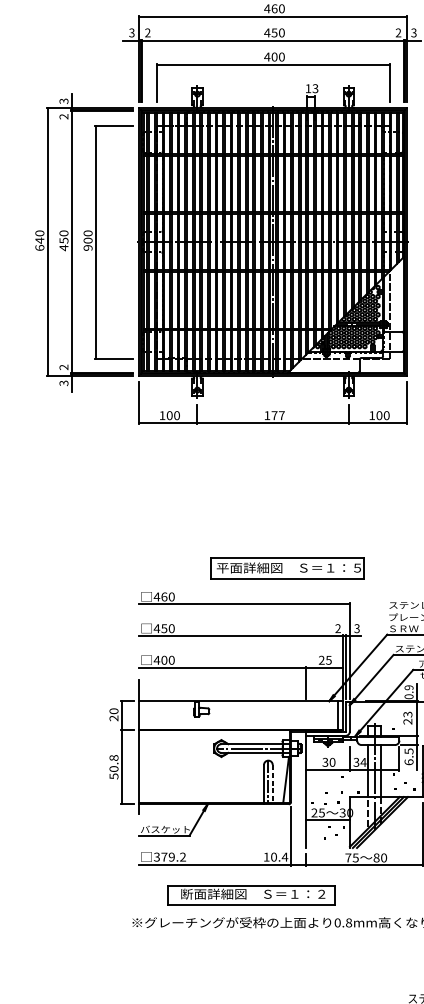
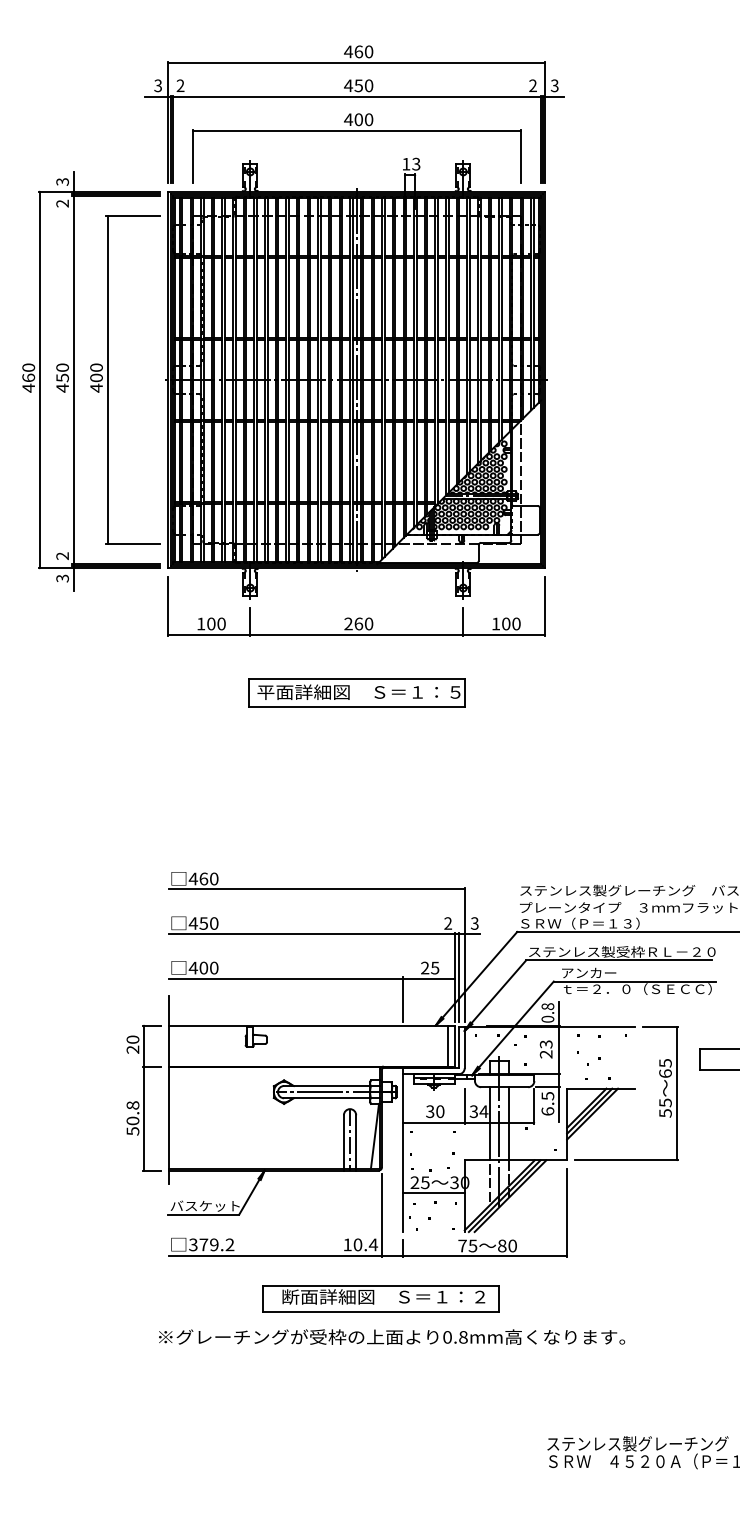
text: (39, 243) -> (28, 382), 640 -> 460
text: (88, 247) -> (96, 387), 900 -> 400
text: (274, 415) -> (358, 623), 177 -> 260
part: (287, 568) -> (356, 692), moved
text: (408, 687) -> (547, 1006), 0.9 -> 0.8
line: (272, 784) -> (356, 1142), dashed -> solid
part: (250, 895) -> (380, 1298), moved

